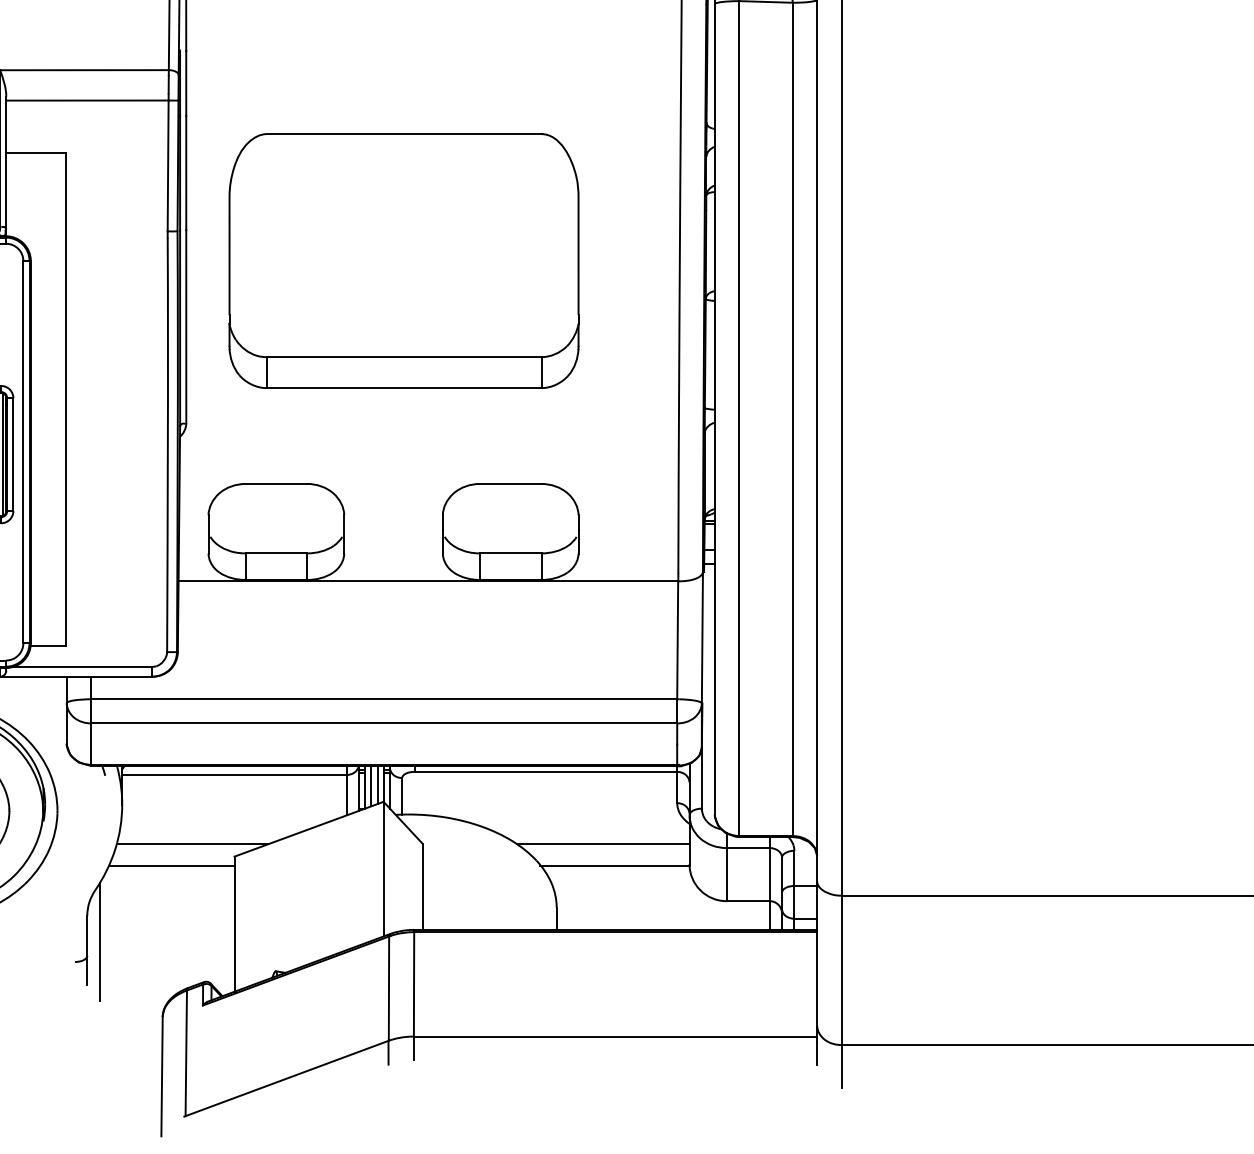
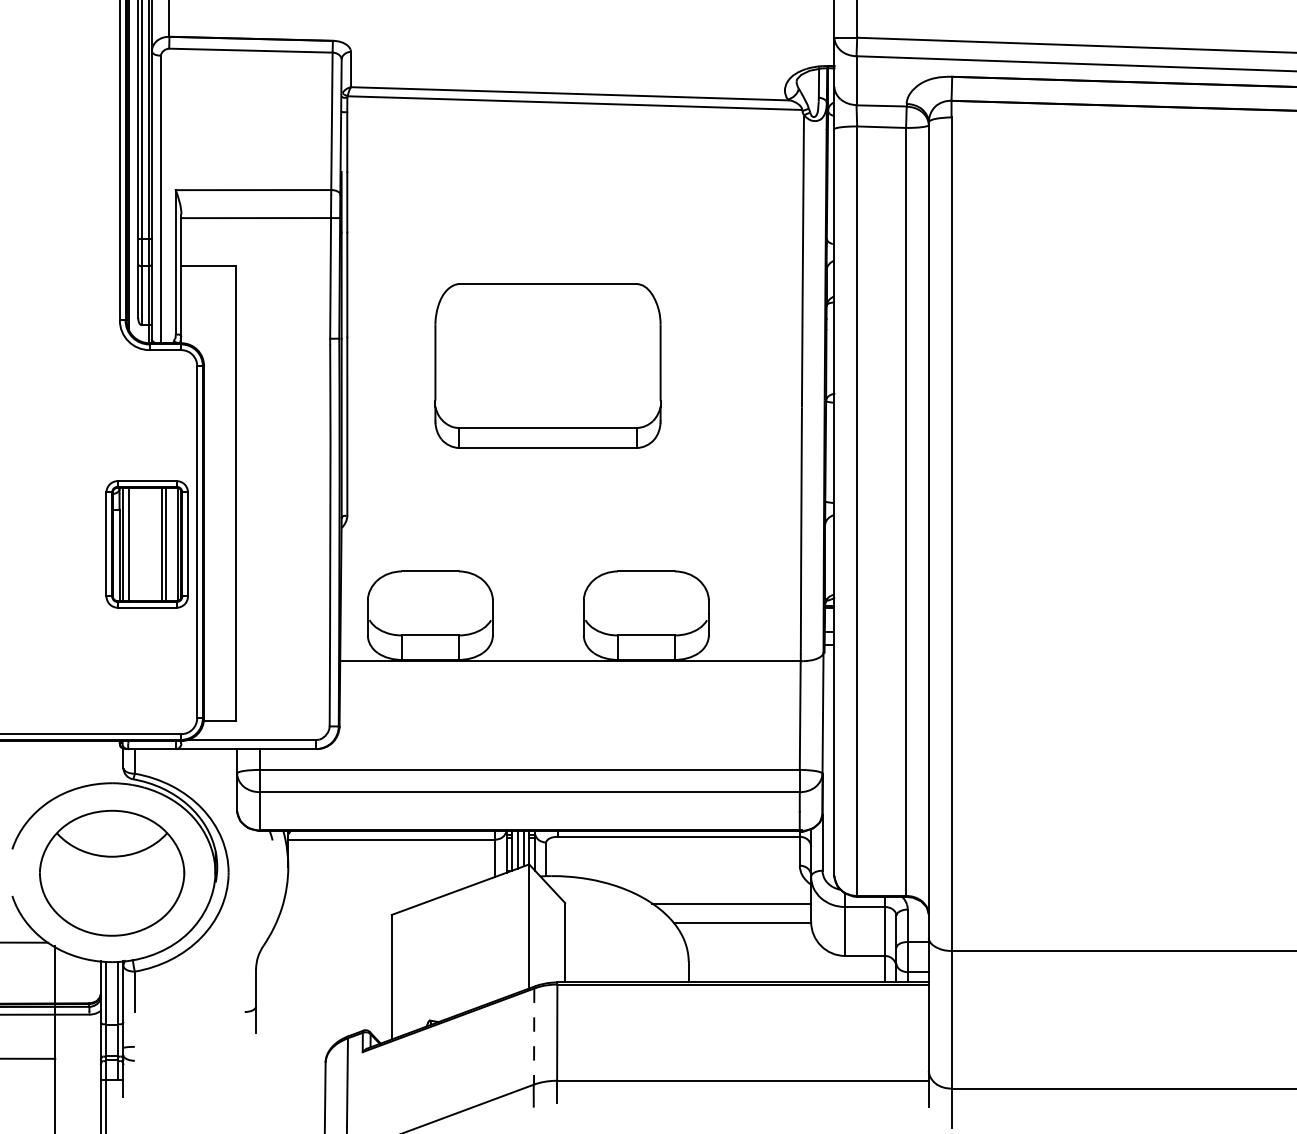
part: (403, 260) -> (547, 365), size x0.7
line: (191, 844) -> (352, 903), removed
line: (171, 865) -> (333, 923), removed
line: (99, 941) -> (267, 993), removed
line: (389, 989) -> (534, 1037), solid -> dashed

